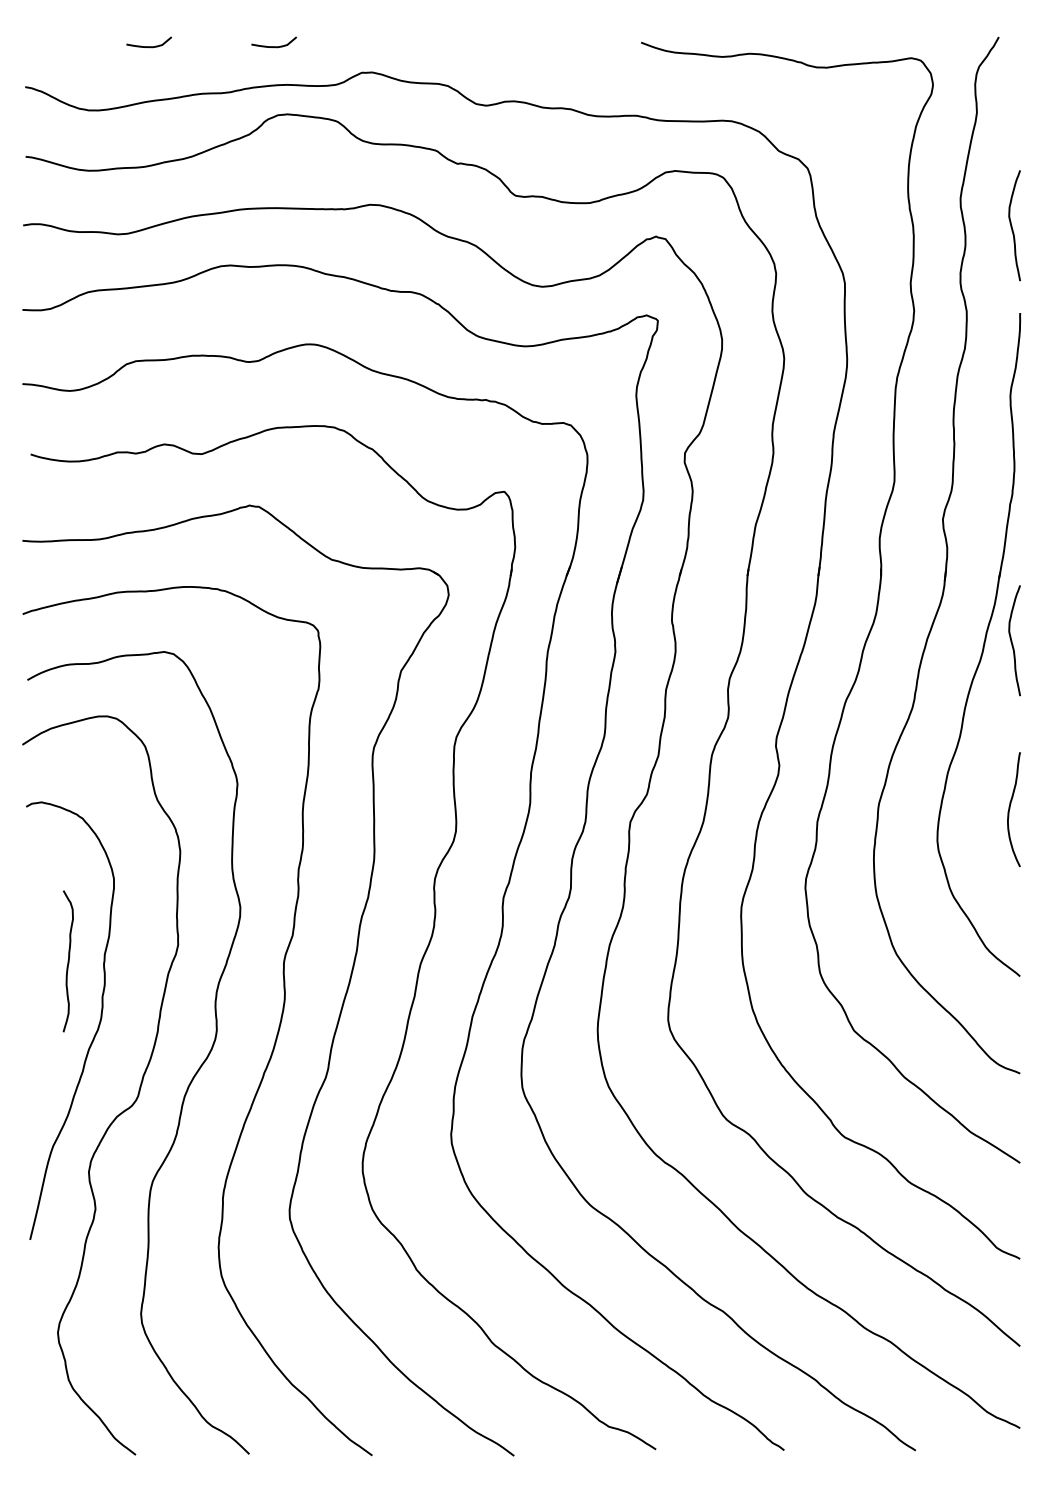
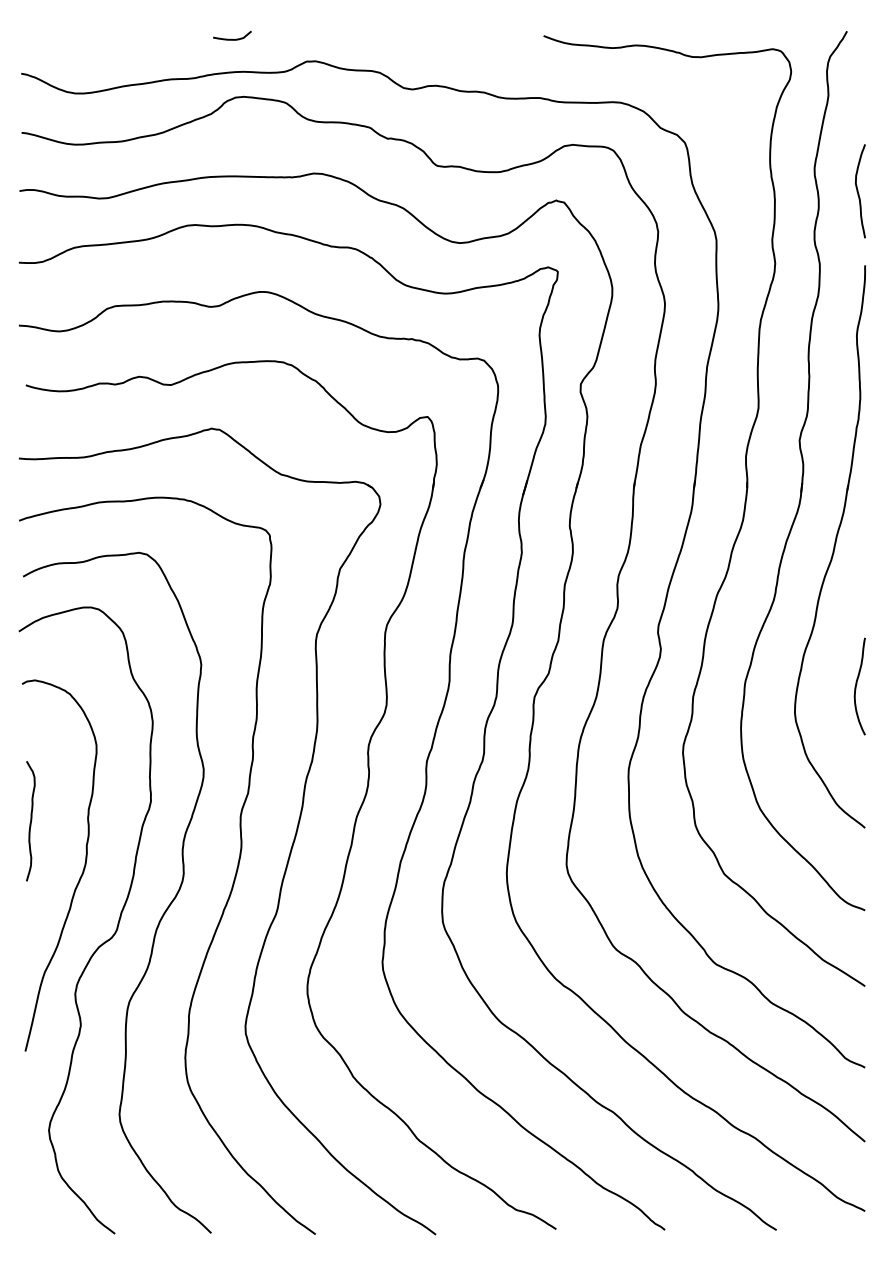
curve: (149, 45) -> (126, 38), removed
curve: (1012, 640) -> (858, 543), removed
curve: (67, 961) -> (30, 821), moved

